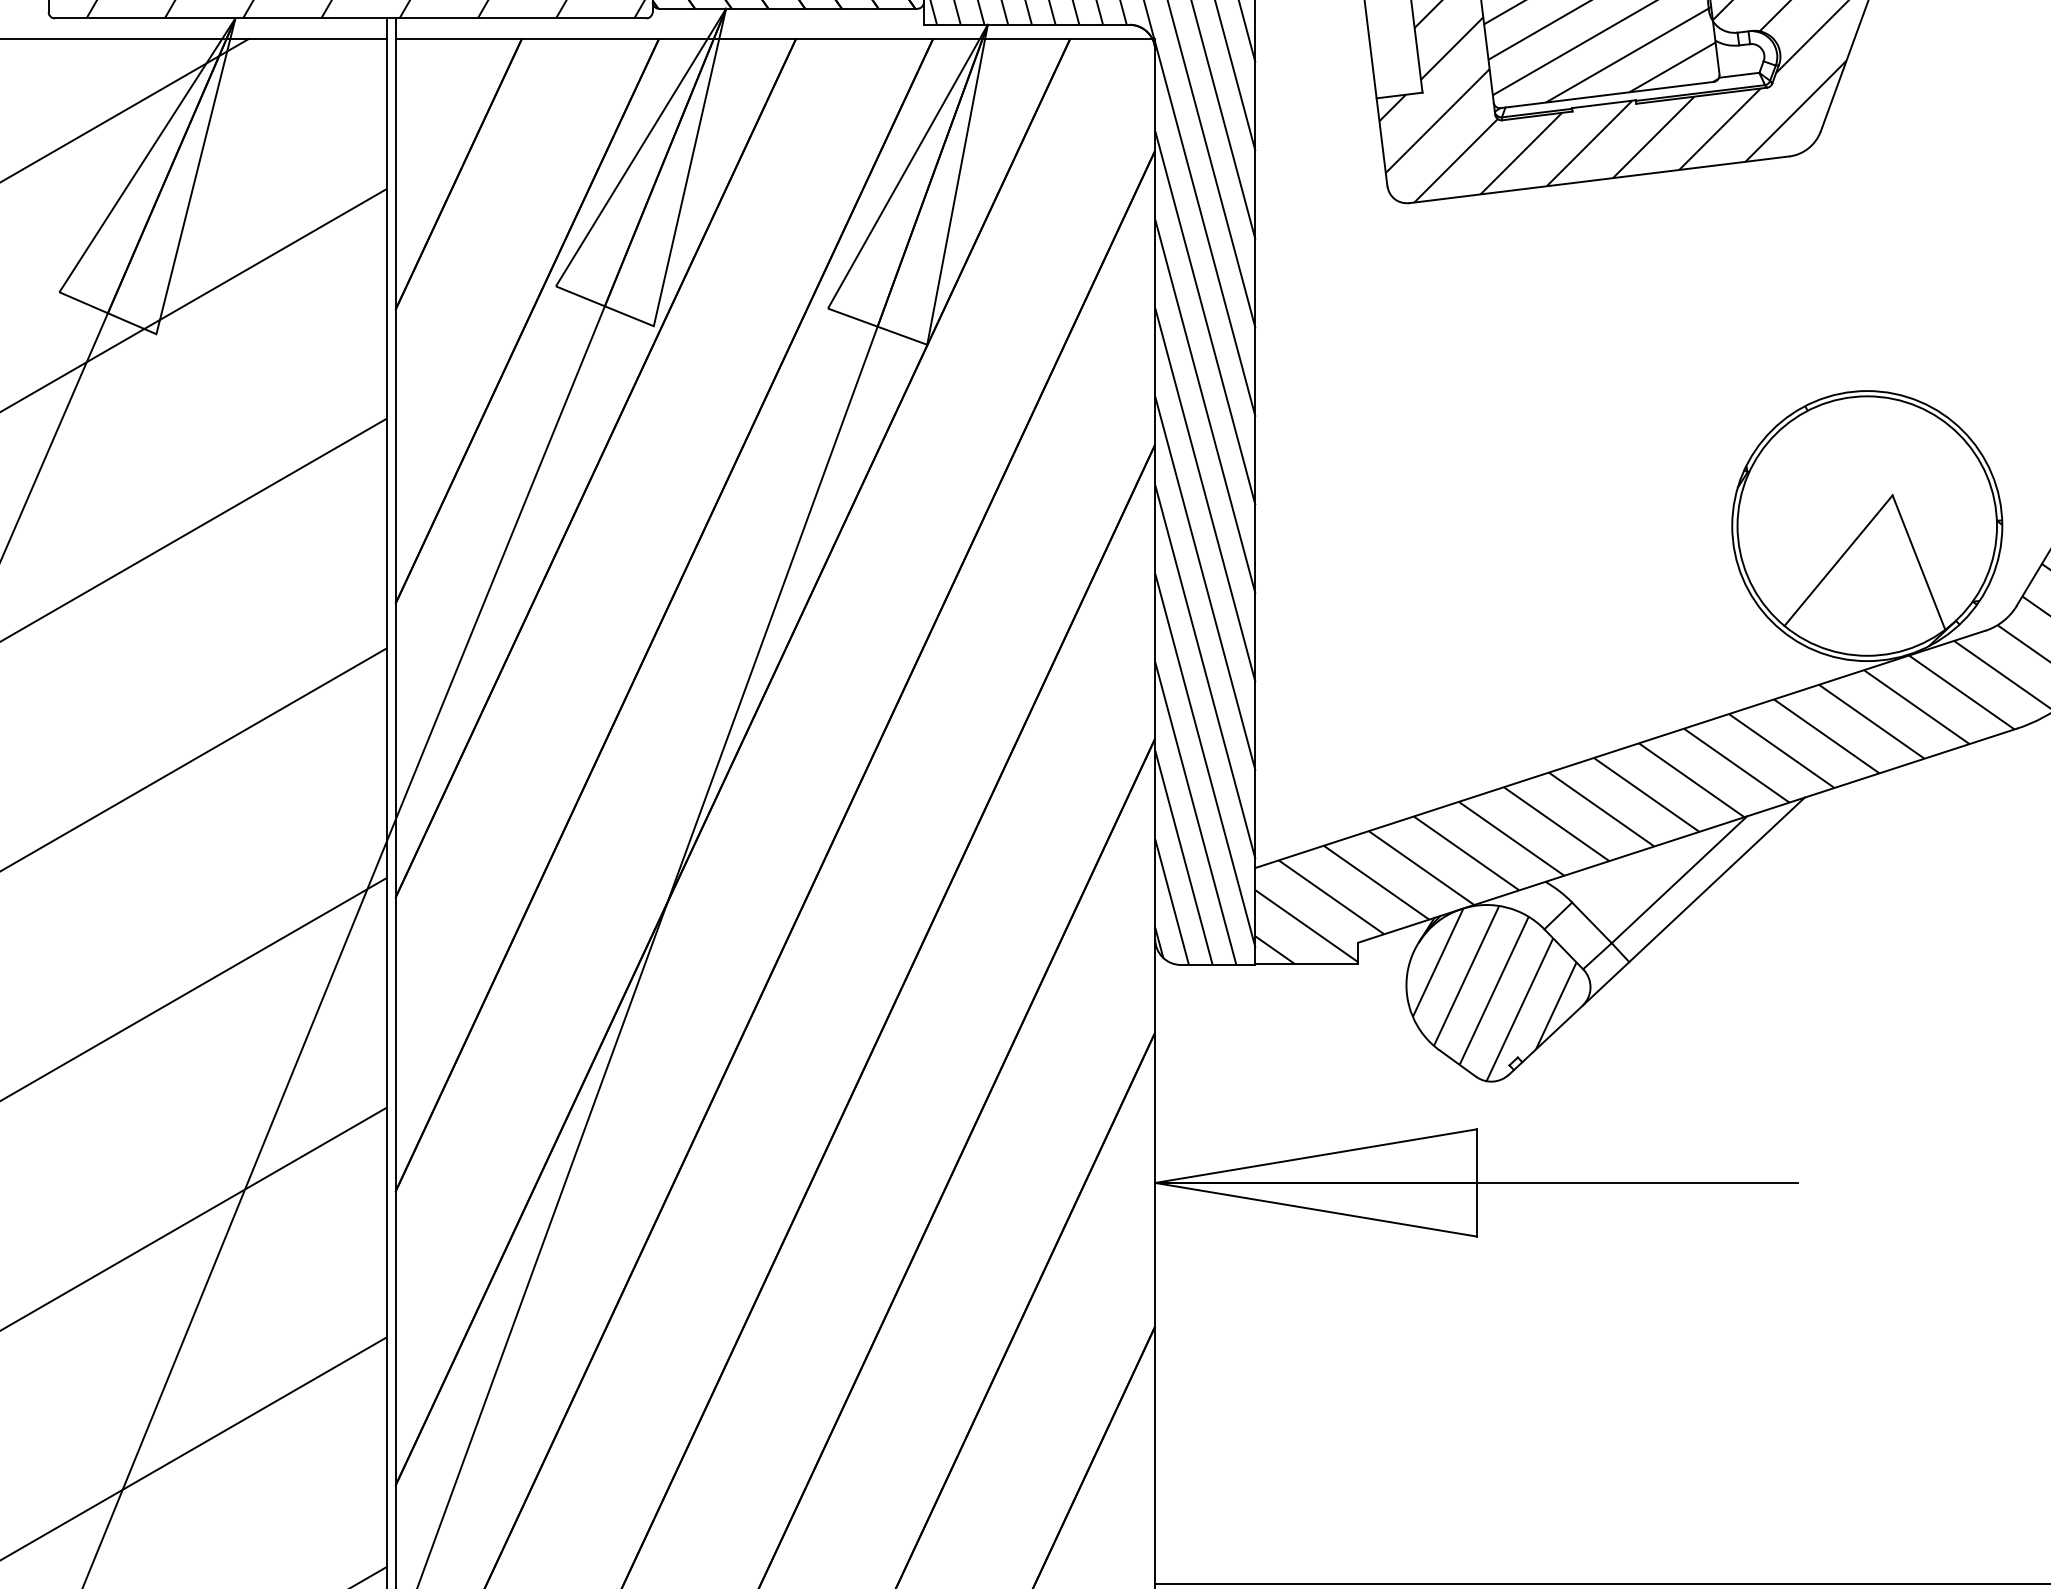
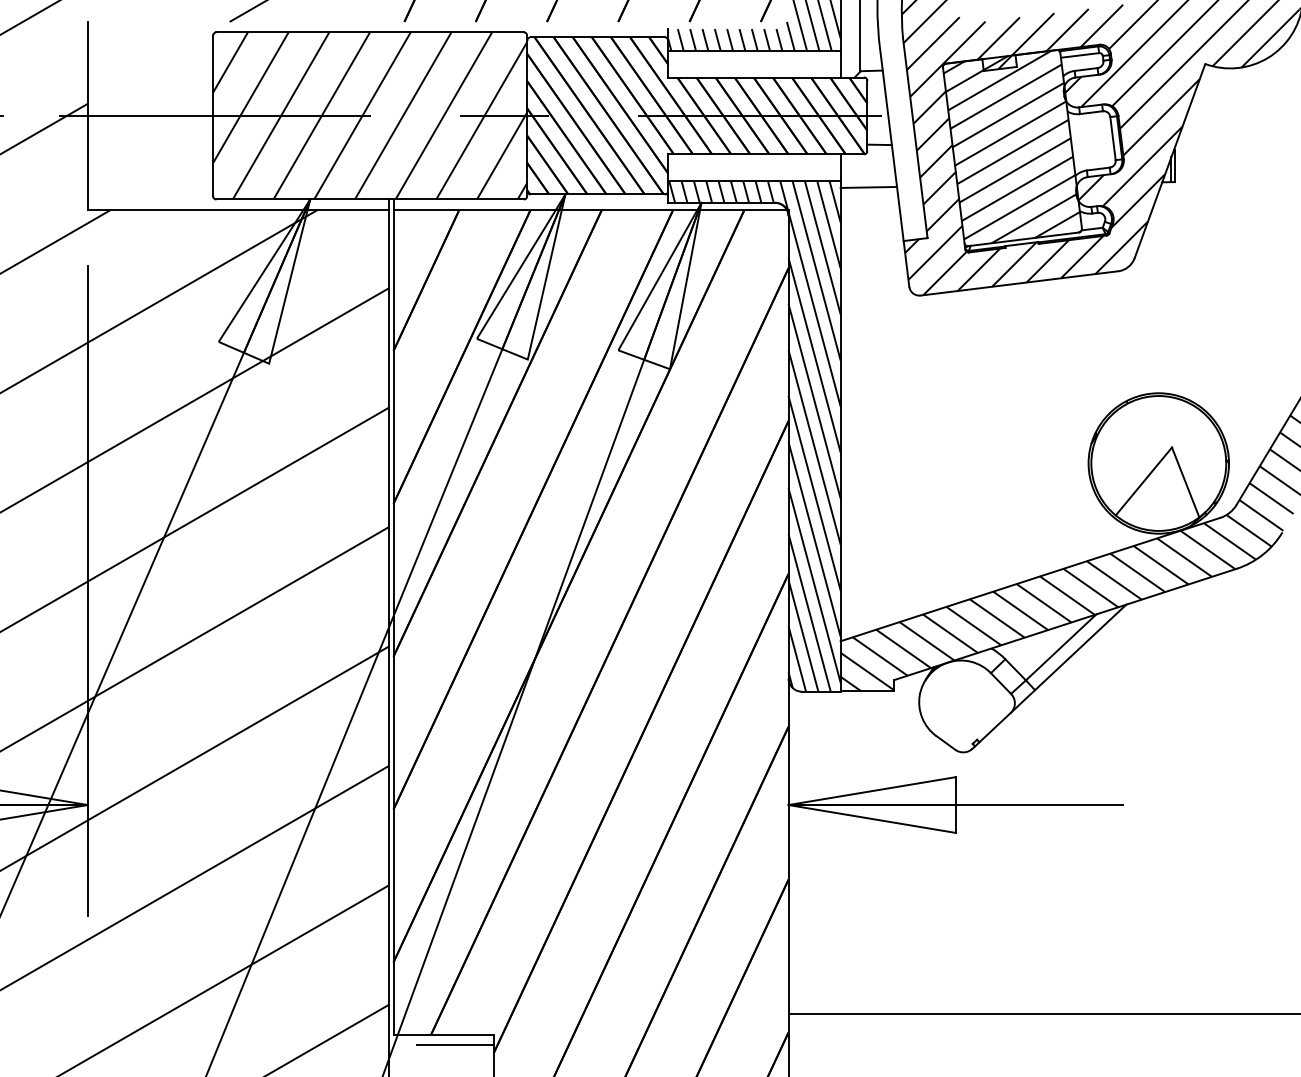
hatch: (1493, 993) -> (964, 706), removed

